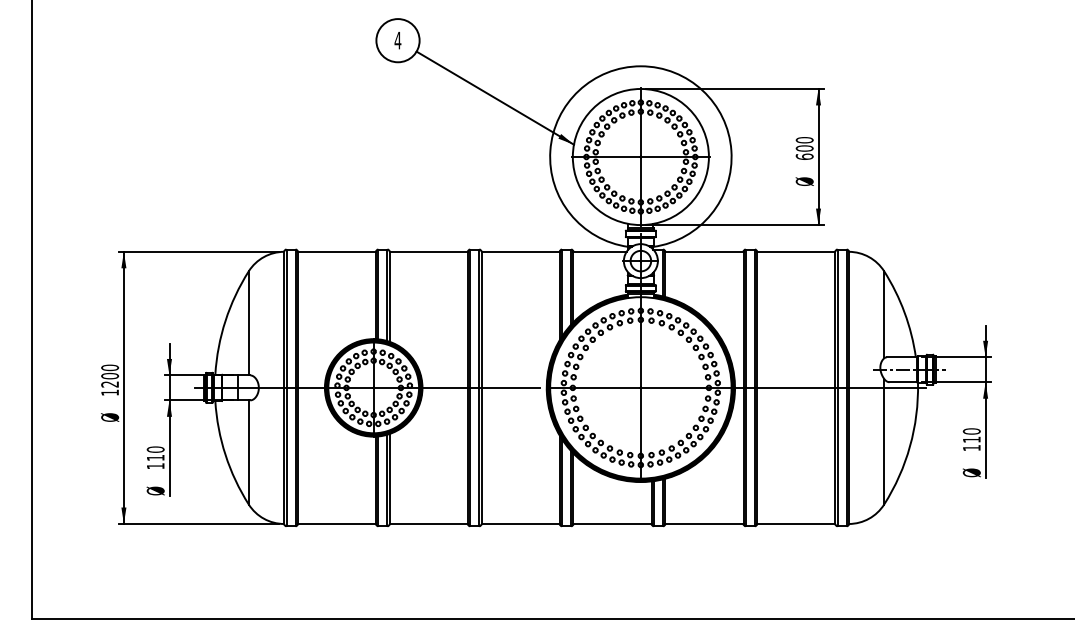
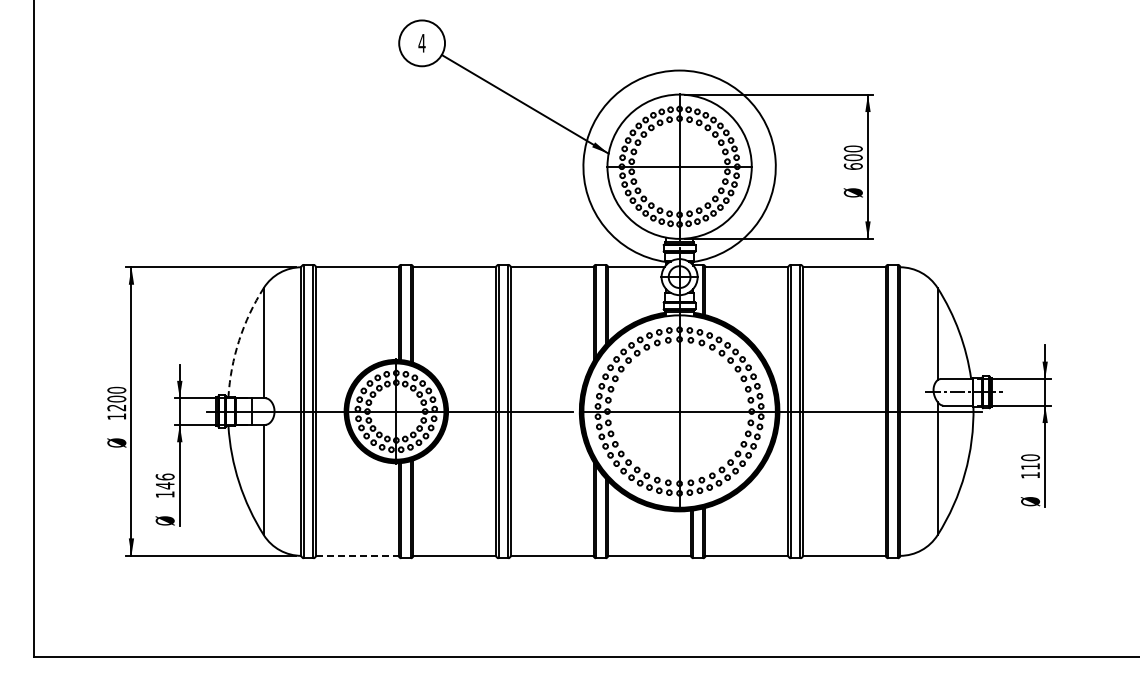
arc: (225, 320) -> (239, 340), solid -> dashed
text: (155, 453) -> (164, 481), 110 -> 146
line: (337, 523) -> (357, 555), solid -> dashed

